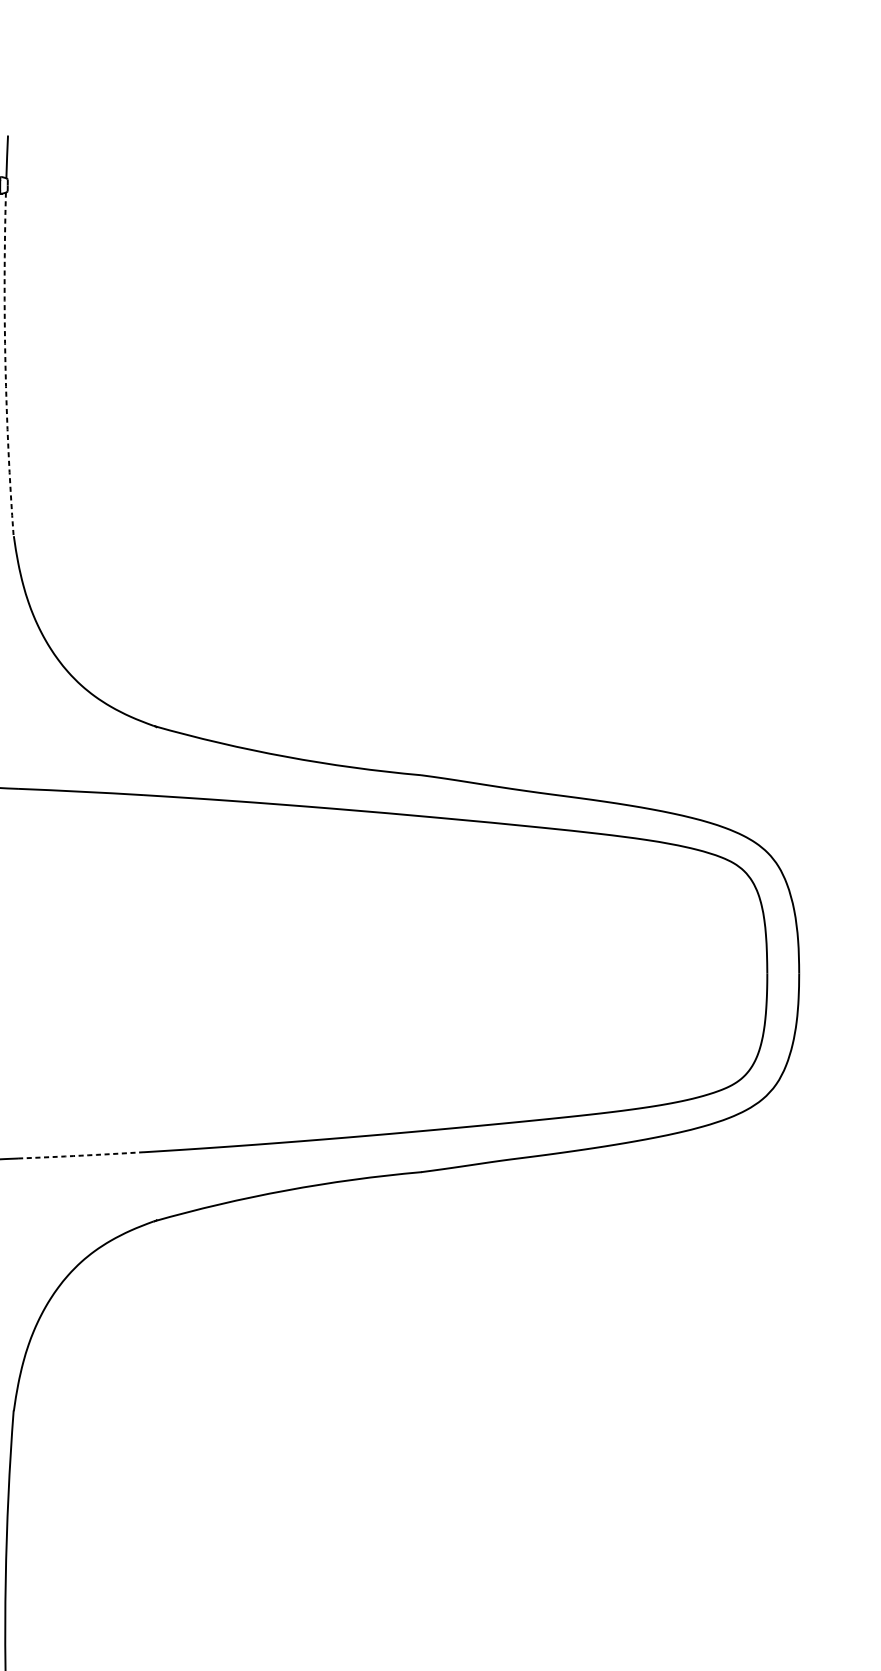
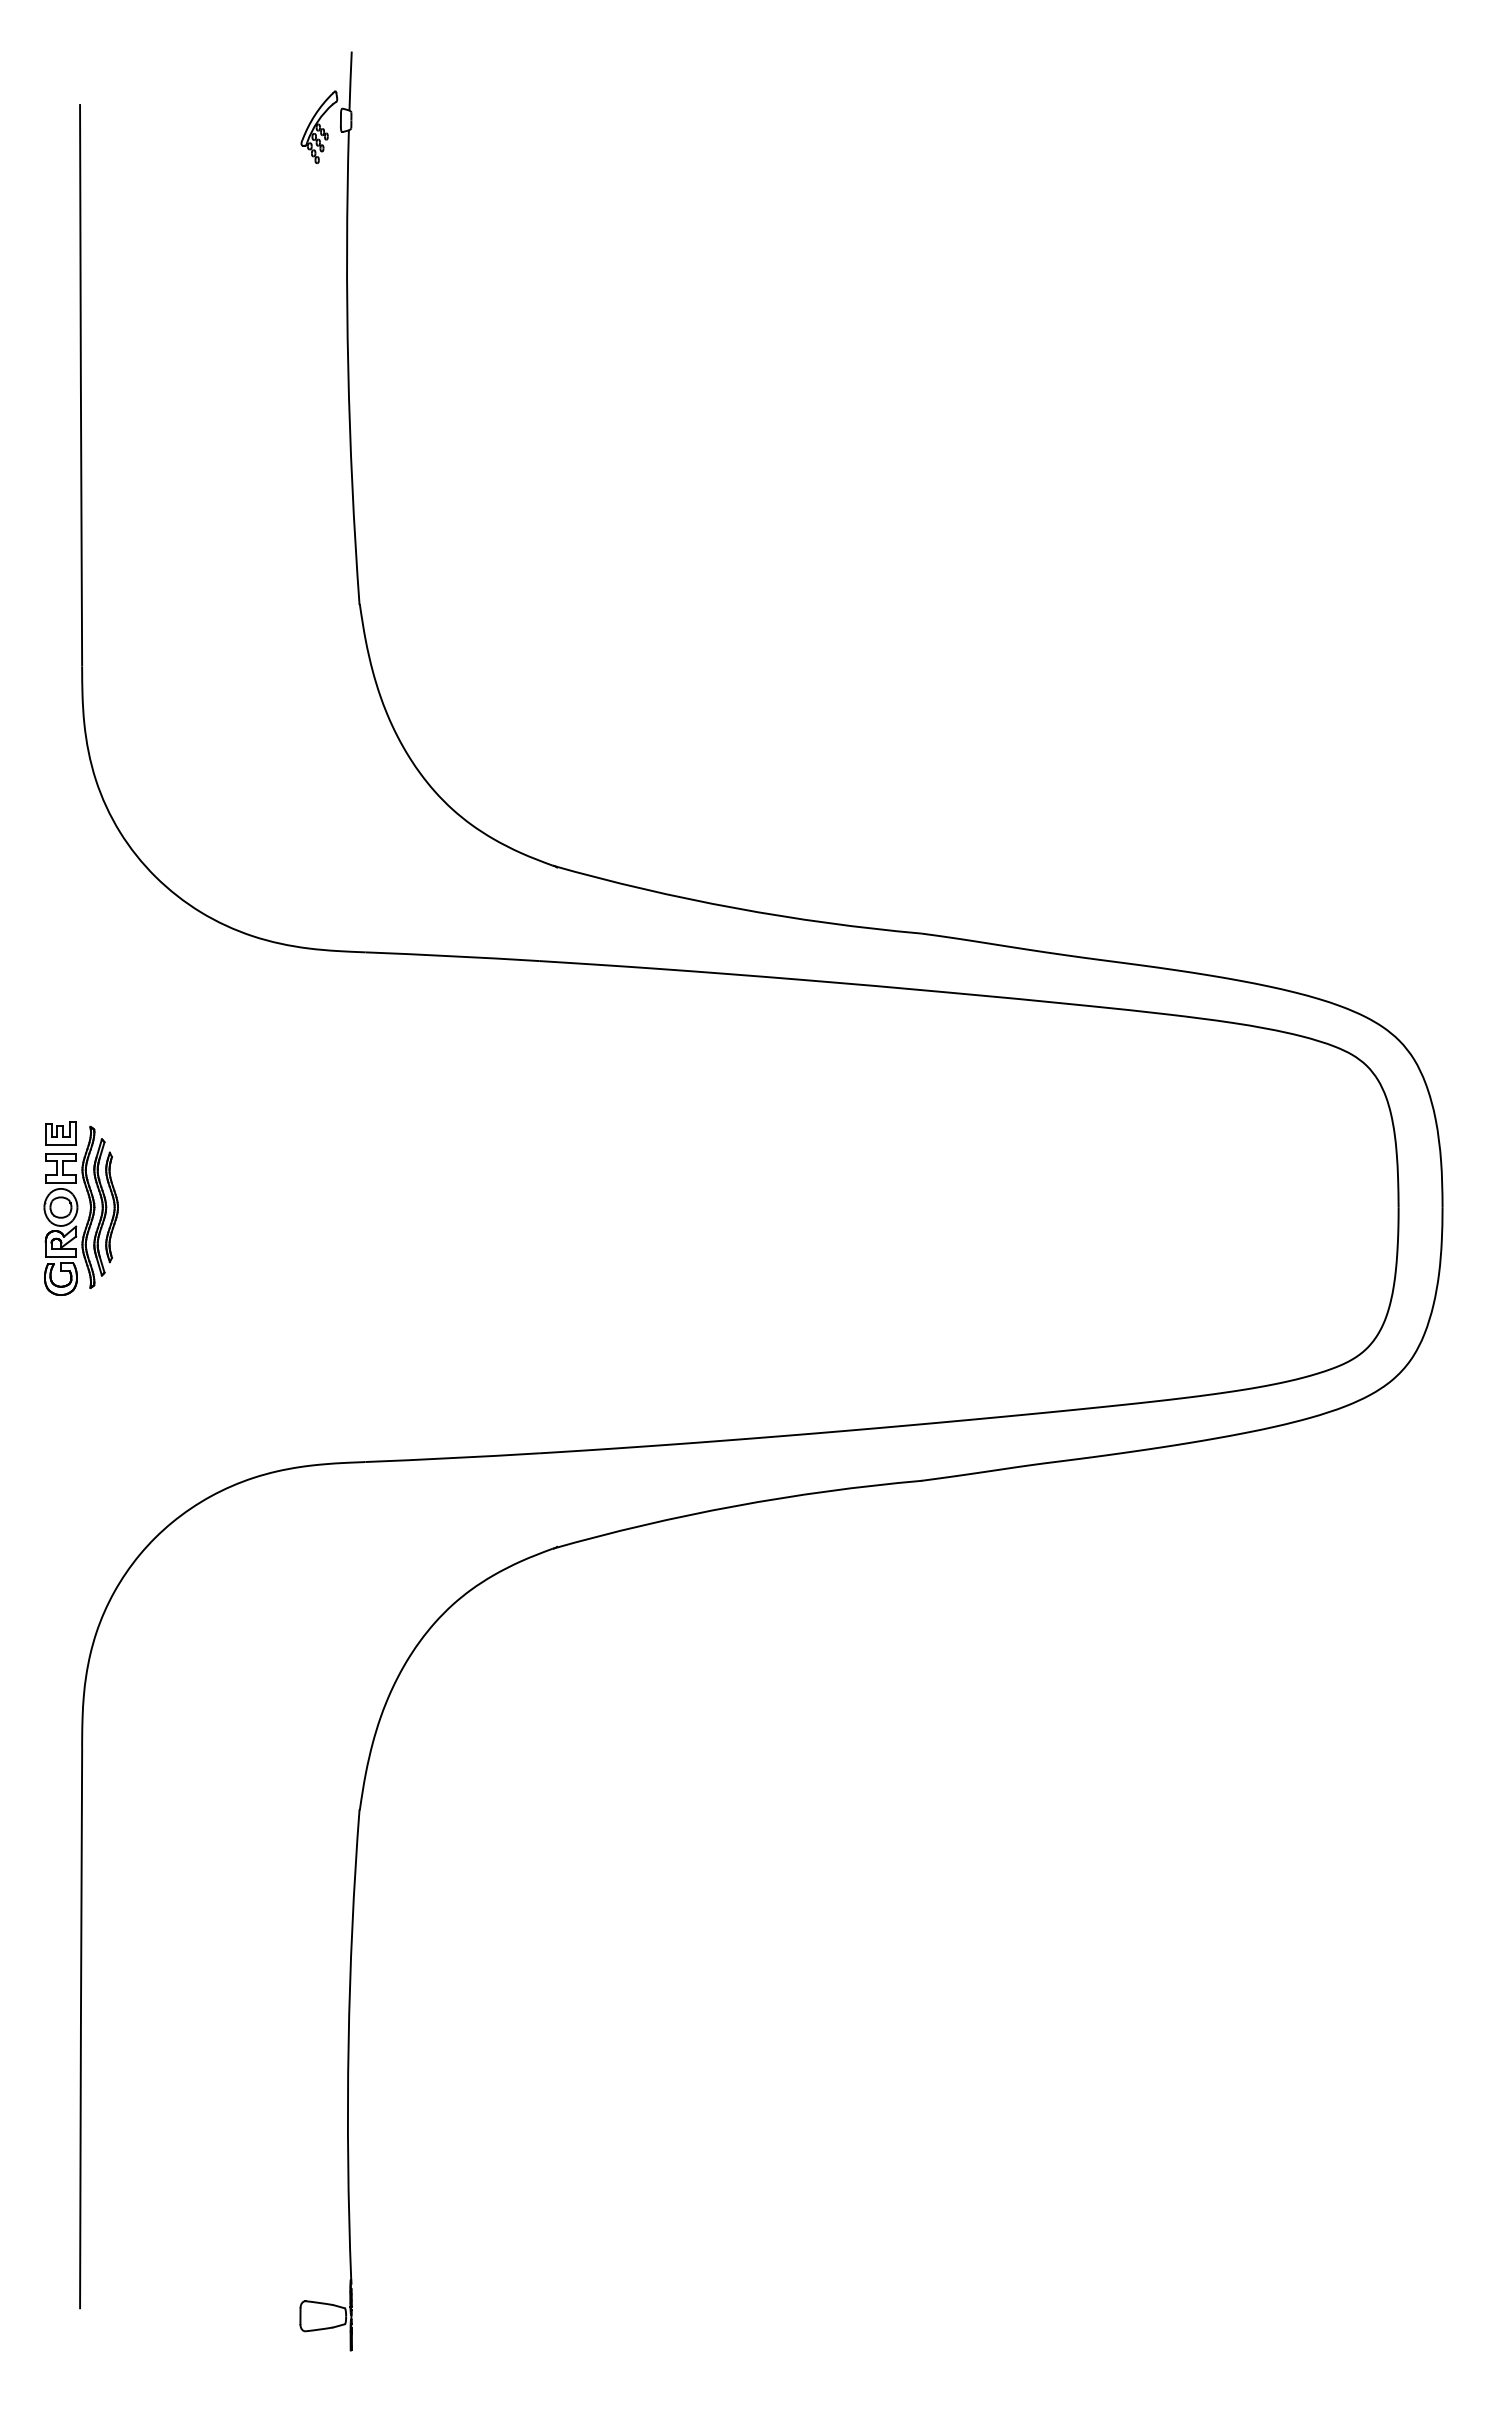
arc: (5, 364) -> (348, 367), dashed -> solid
arc: (81, 1155) -> (452, 1458), dashed -> solid

